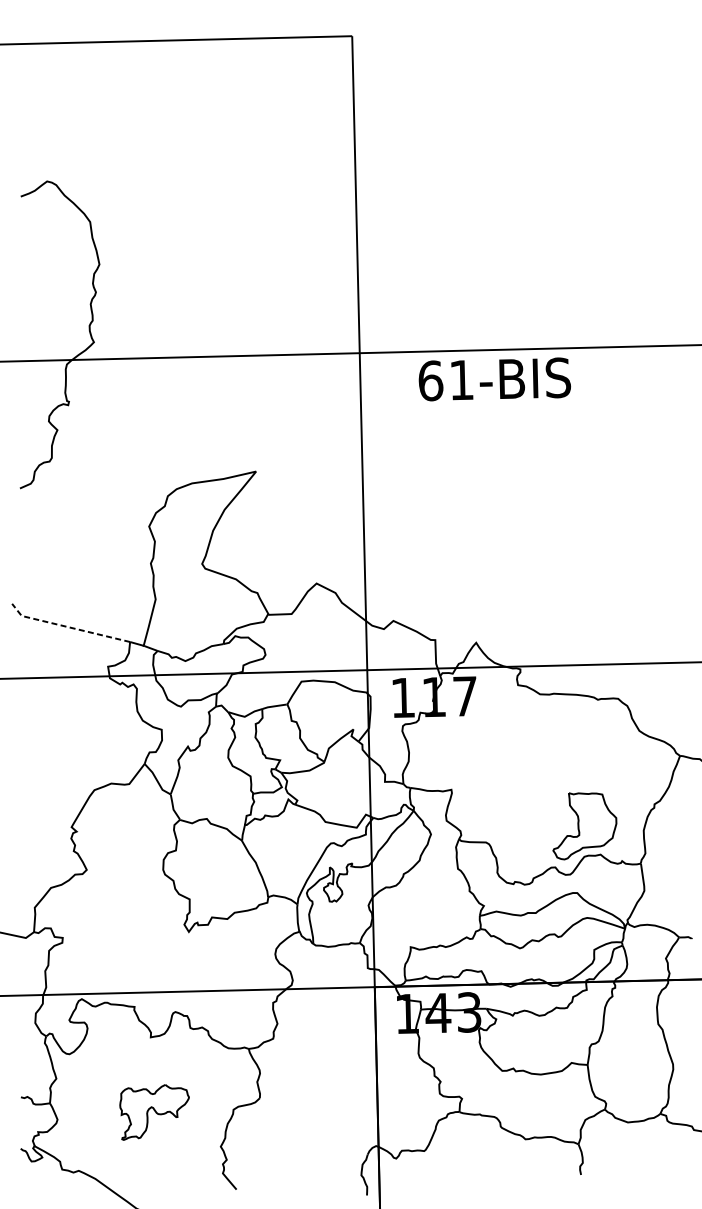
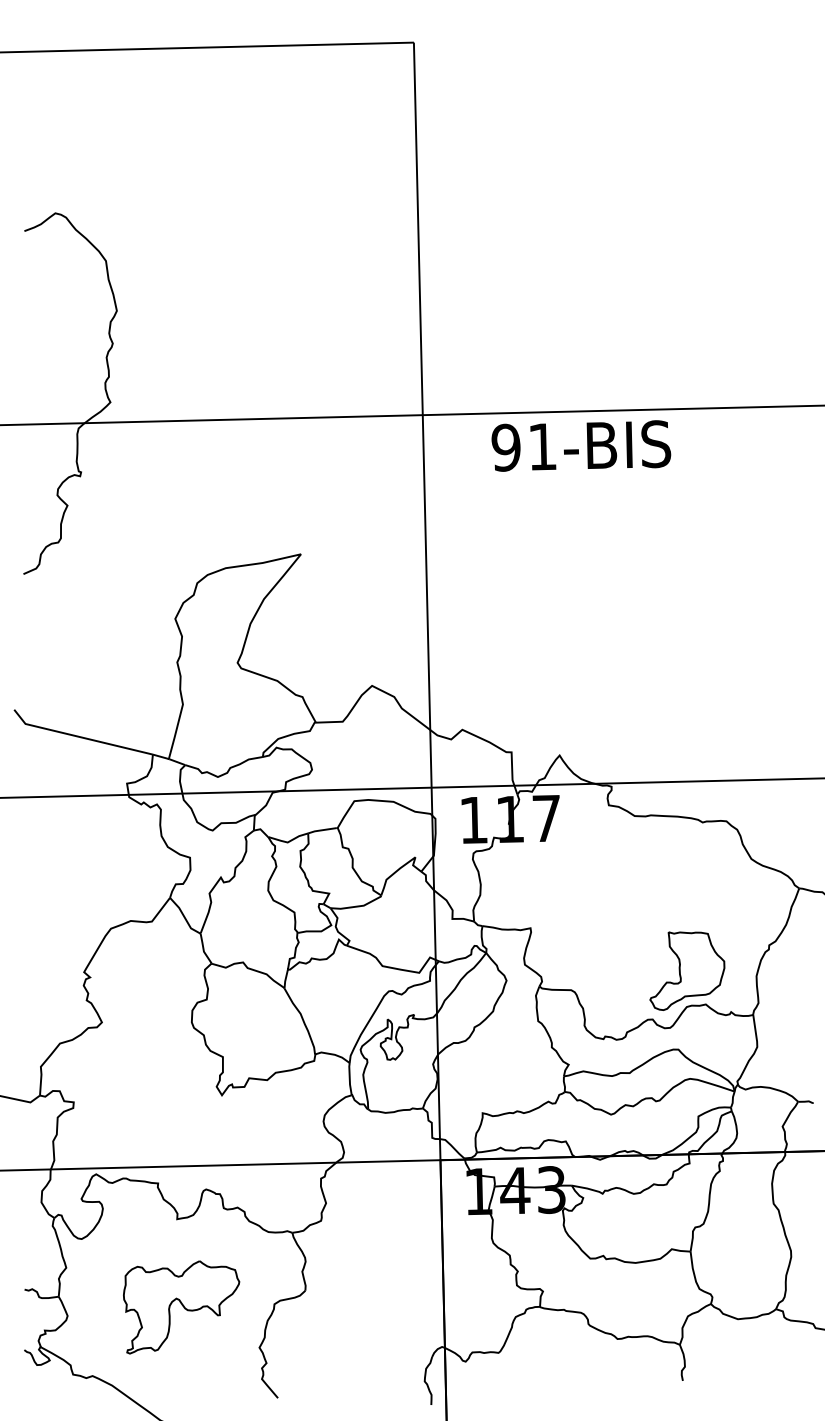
text: (430, 380) -> (506, 447), 61-BIS -> 91-BIS
line: (67, 626) -> (79, 736), dashed -> solid
part: (154, 1112) -> (181, 1307), size x1.43

